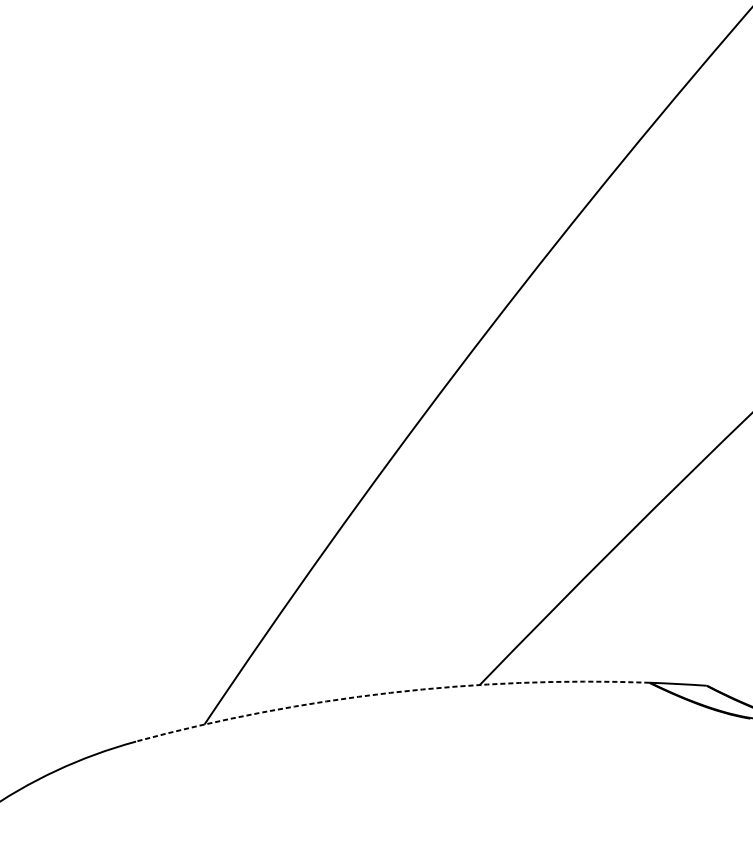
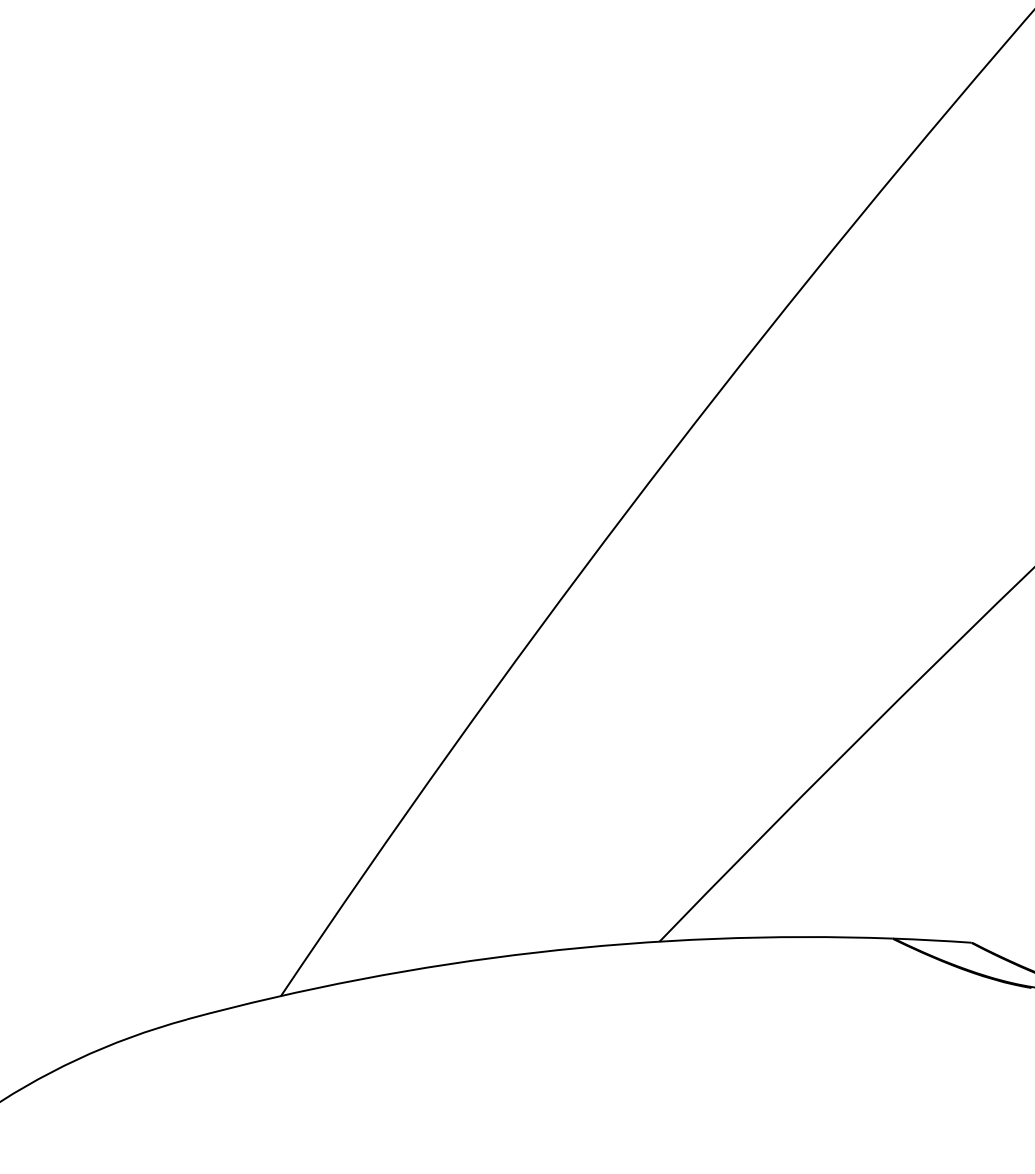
arc: (390, 692) -> (536, 952), dashed -> solid

